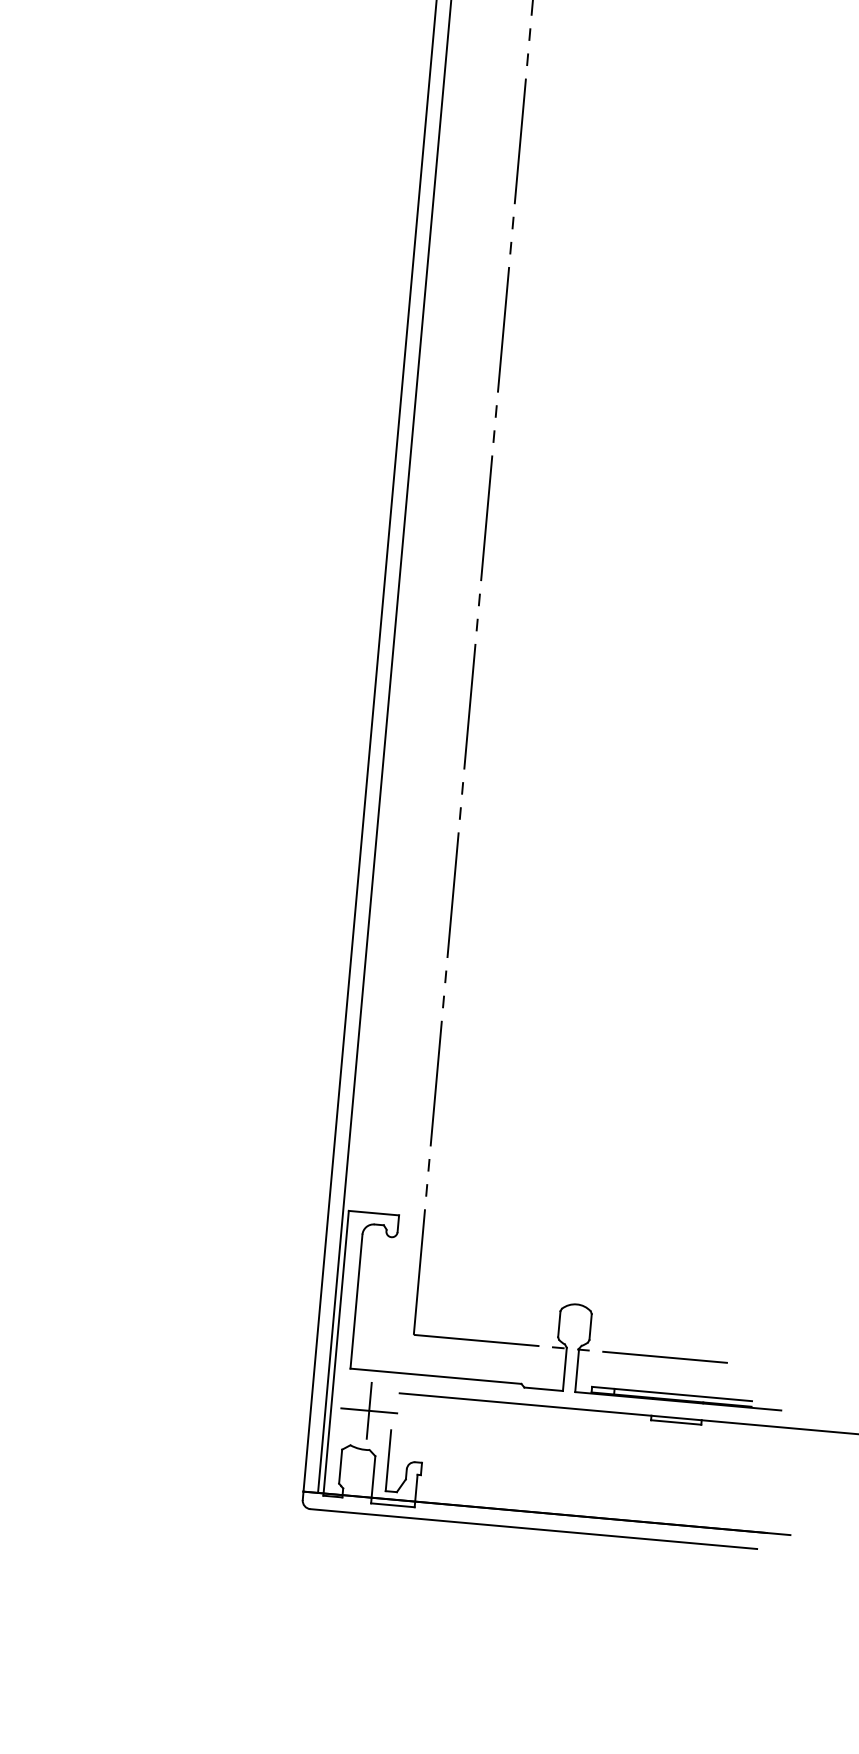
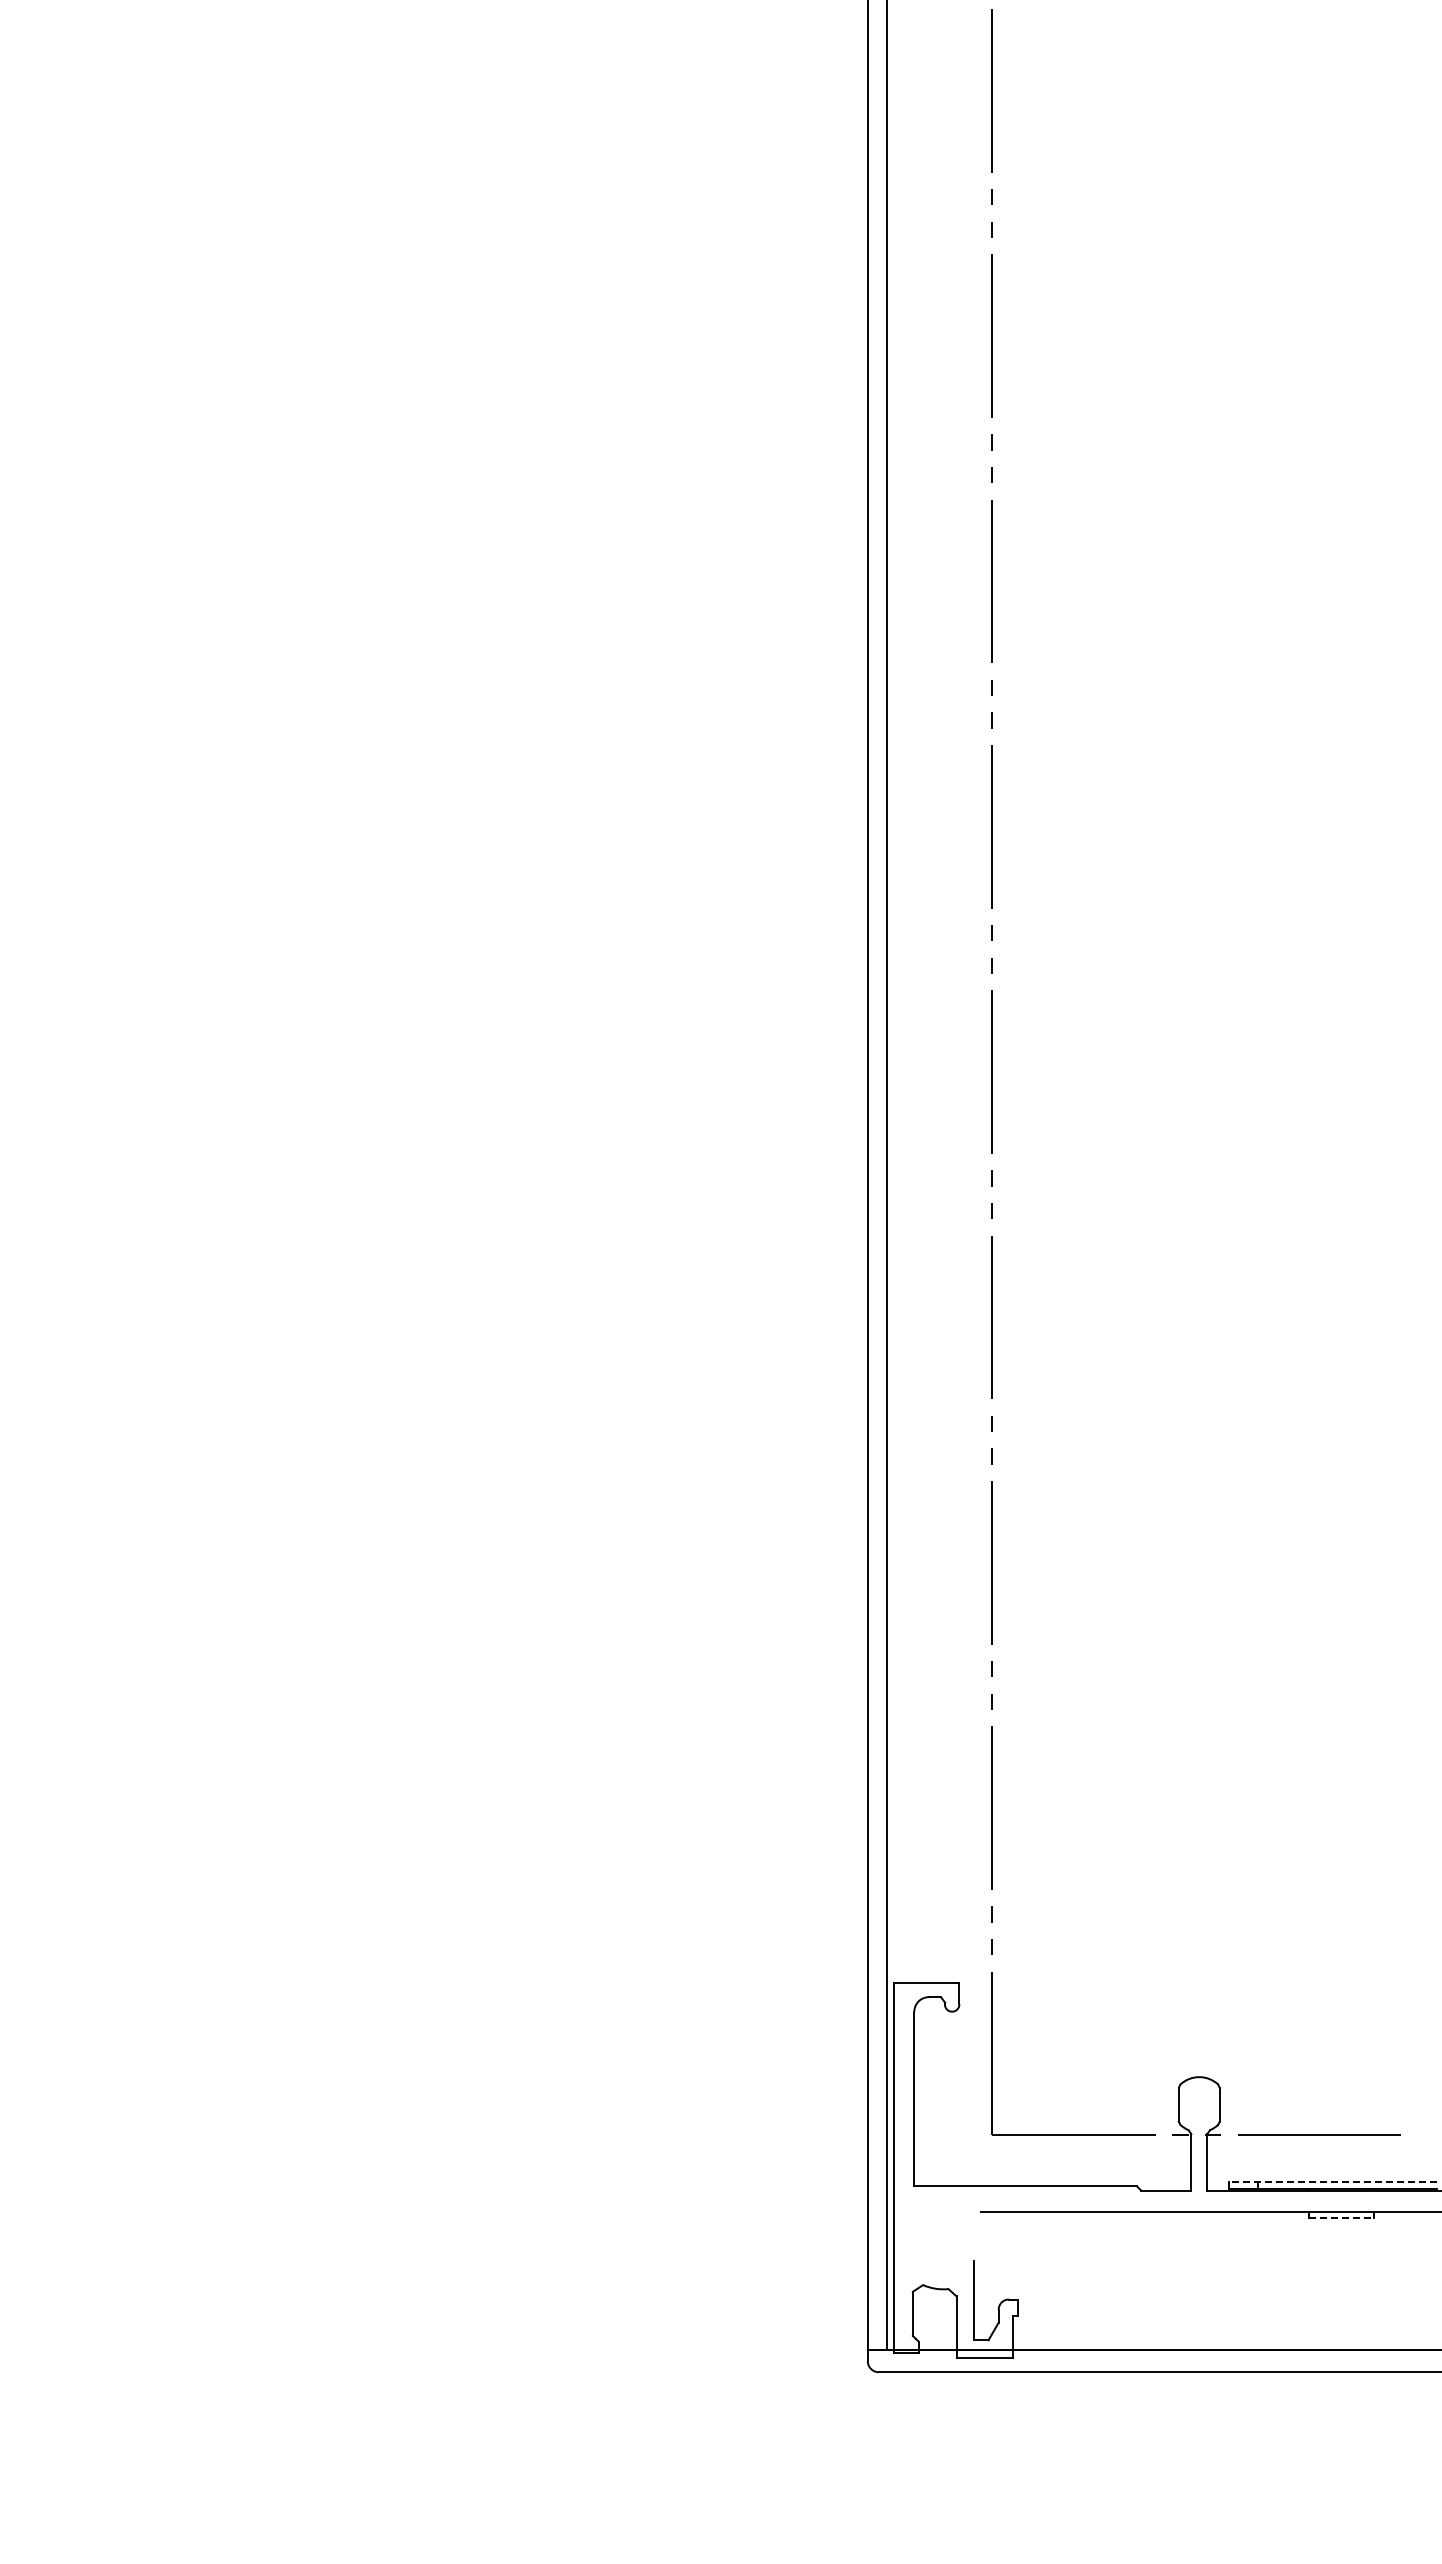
line: (672, 1393) -> (1332, 2181), solid -> dashed
part: (369, 1410) -> (943, 2238), removed
line: (676, 1422) -> (1341, 2218), solid -> dashed

